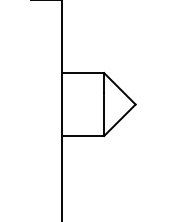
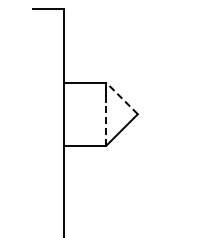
line: (119, 88) -> (121, 98), solid -> dashed
line: (104, 114) -> (106, 124), solid -> dashed

